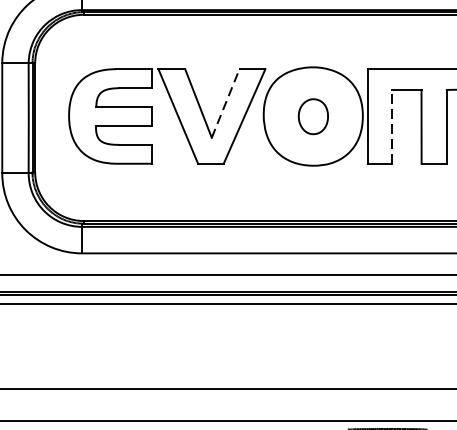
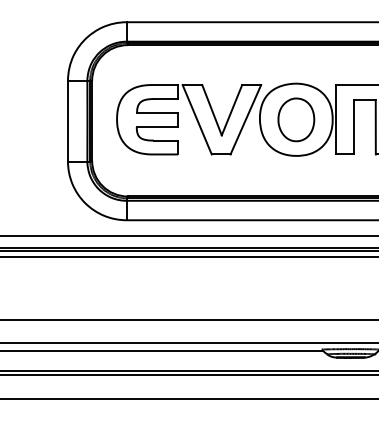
line: (226, 102) -> (232, 109), dashed -> solid
part: (313, 116) -> (296, 119), size x1.67
line: (392, 125) -> (354, 126), dashed -> solid

